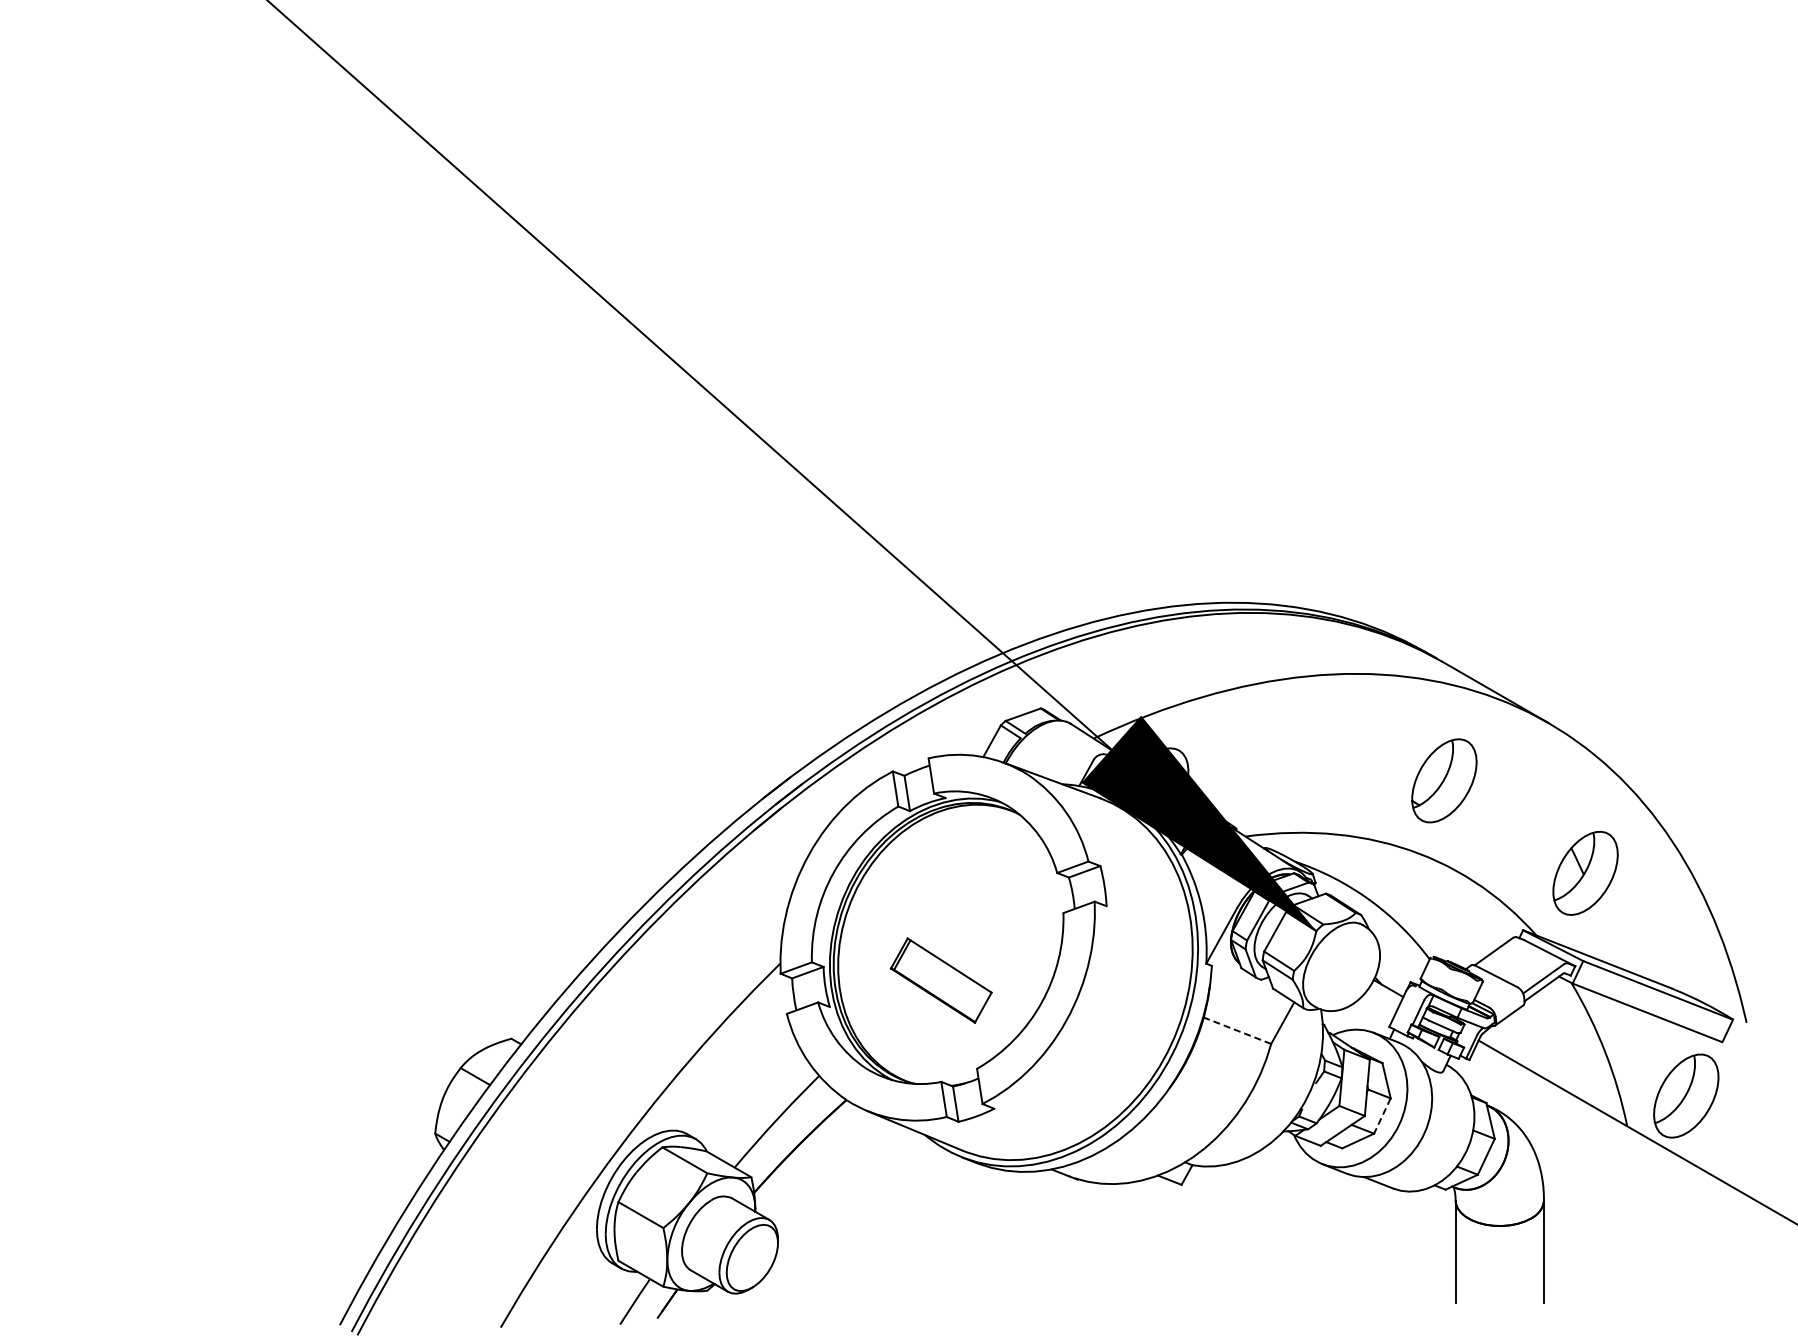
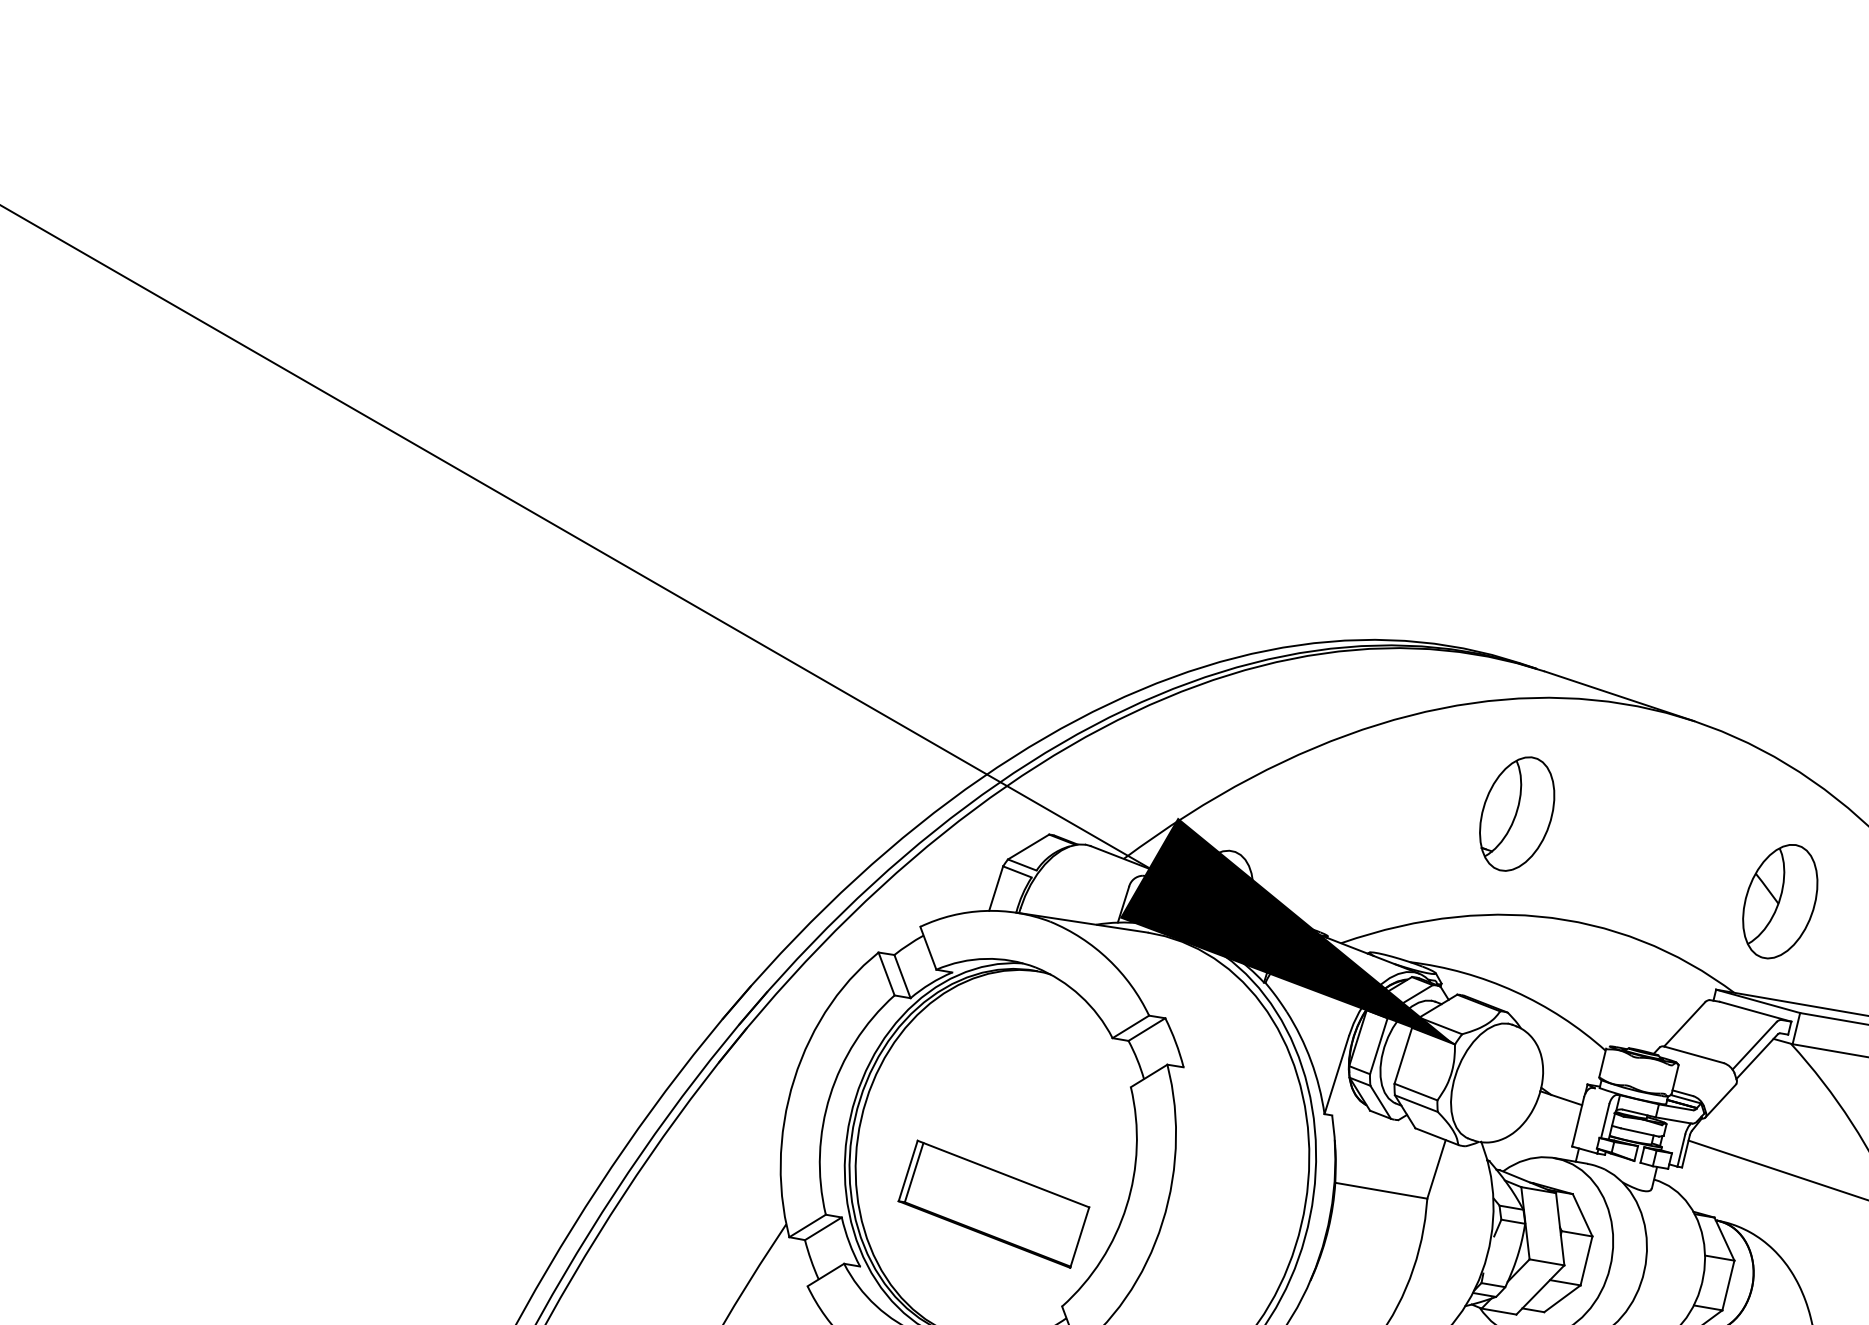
part: (1444, 780) -> (1517, 813), moved
part: (941, 980) -> (994, 1204), size x1.43
line: (1237, 1030) -> (1381, 1190), dashed -> solid
line: (1382, 1116) -> (1586, 1261), dashed -> solid

